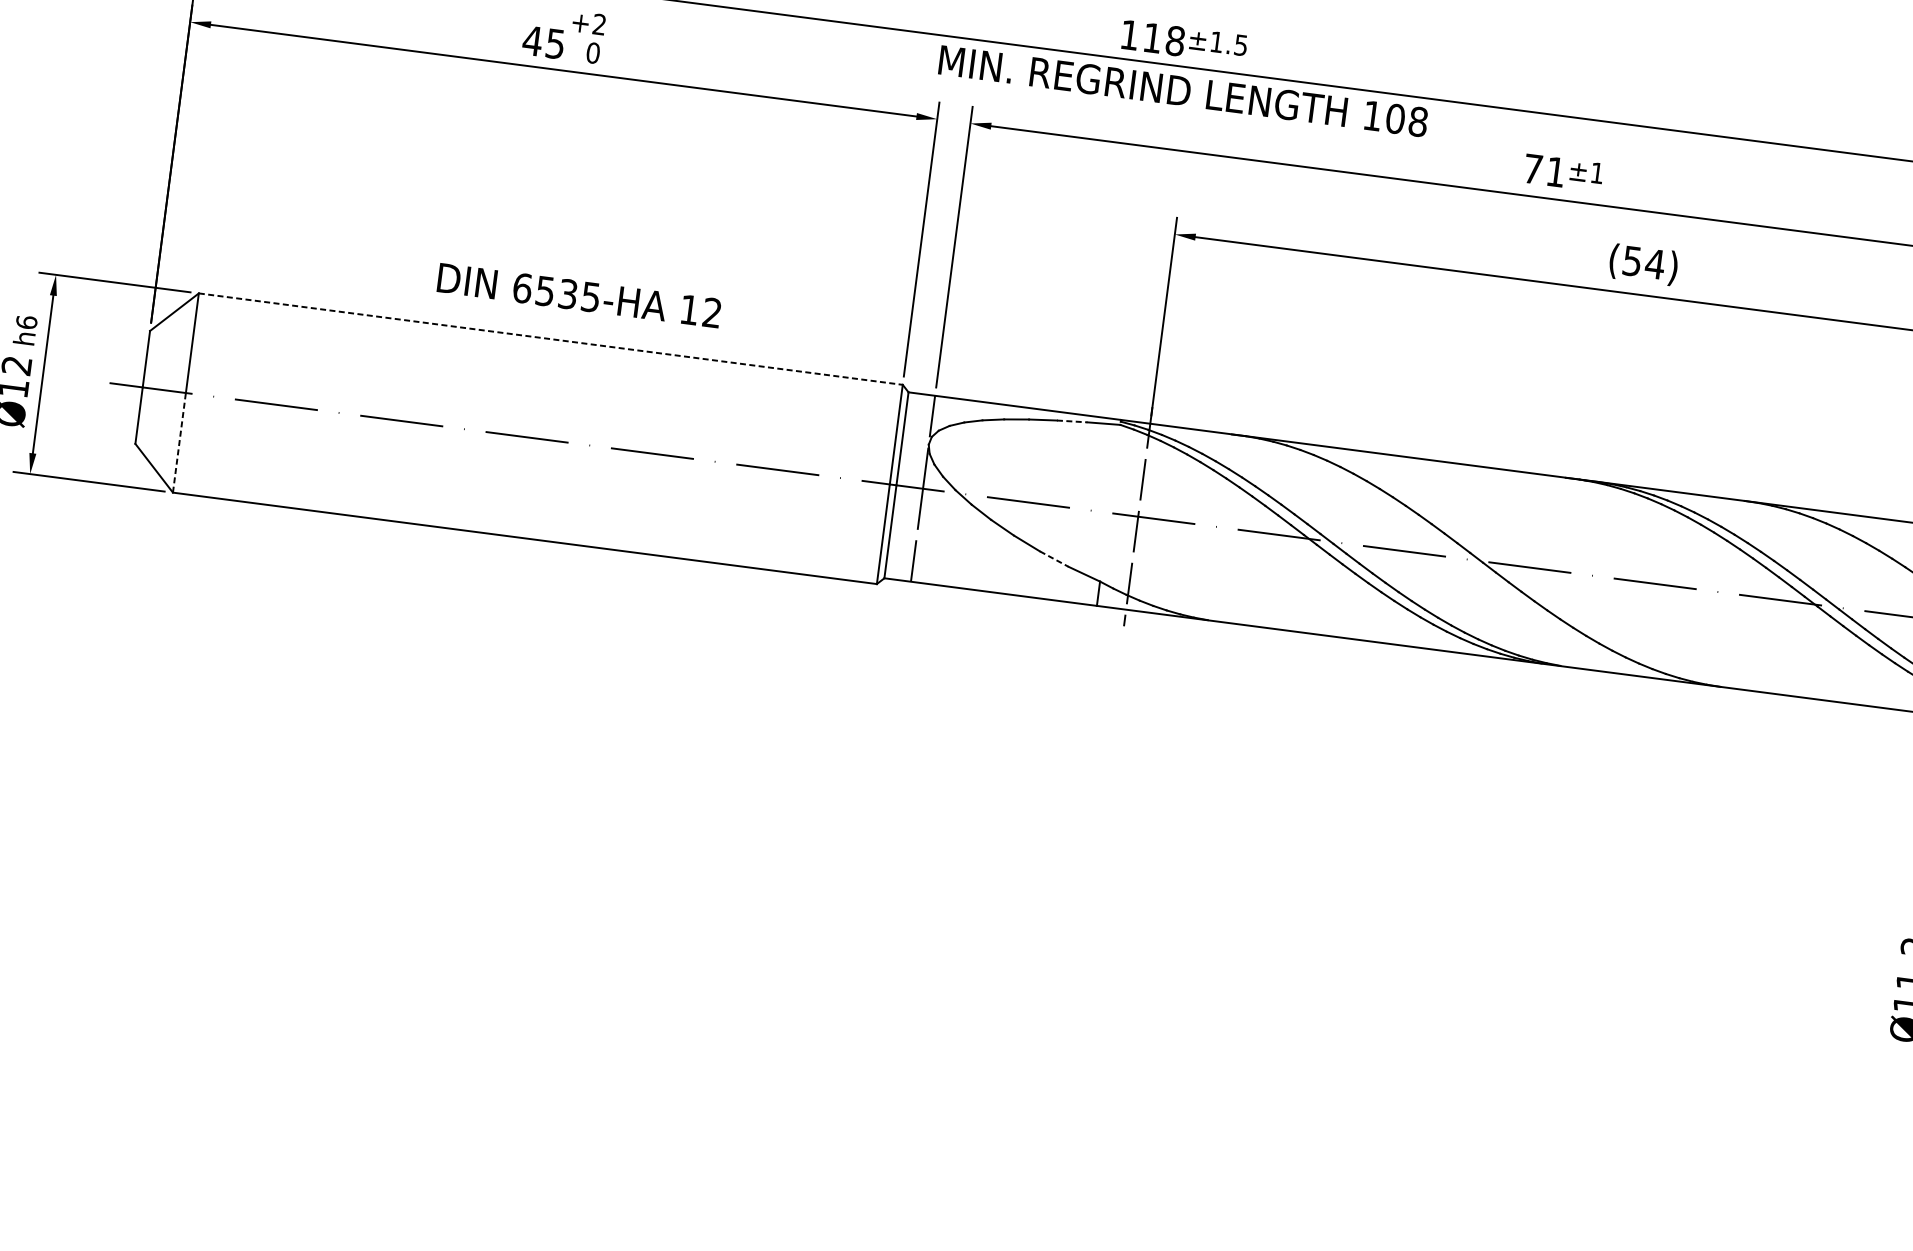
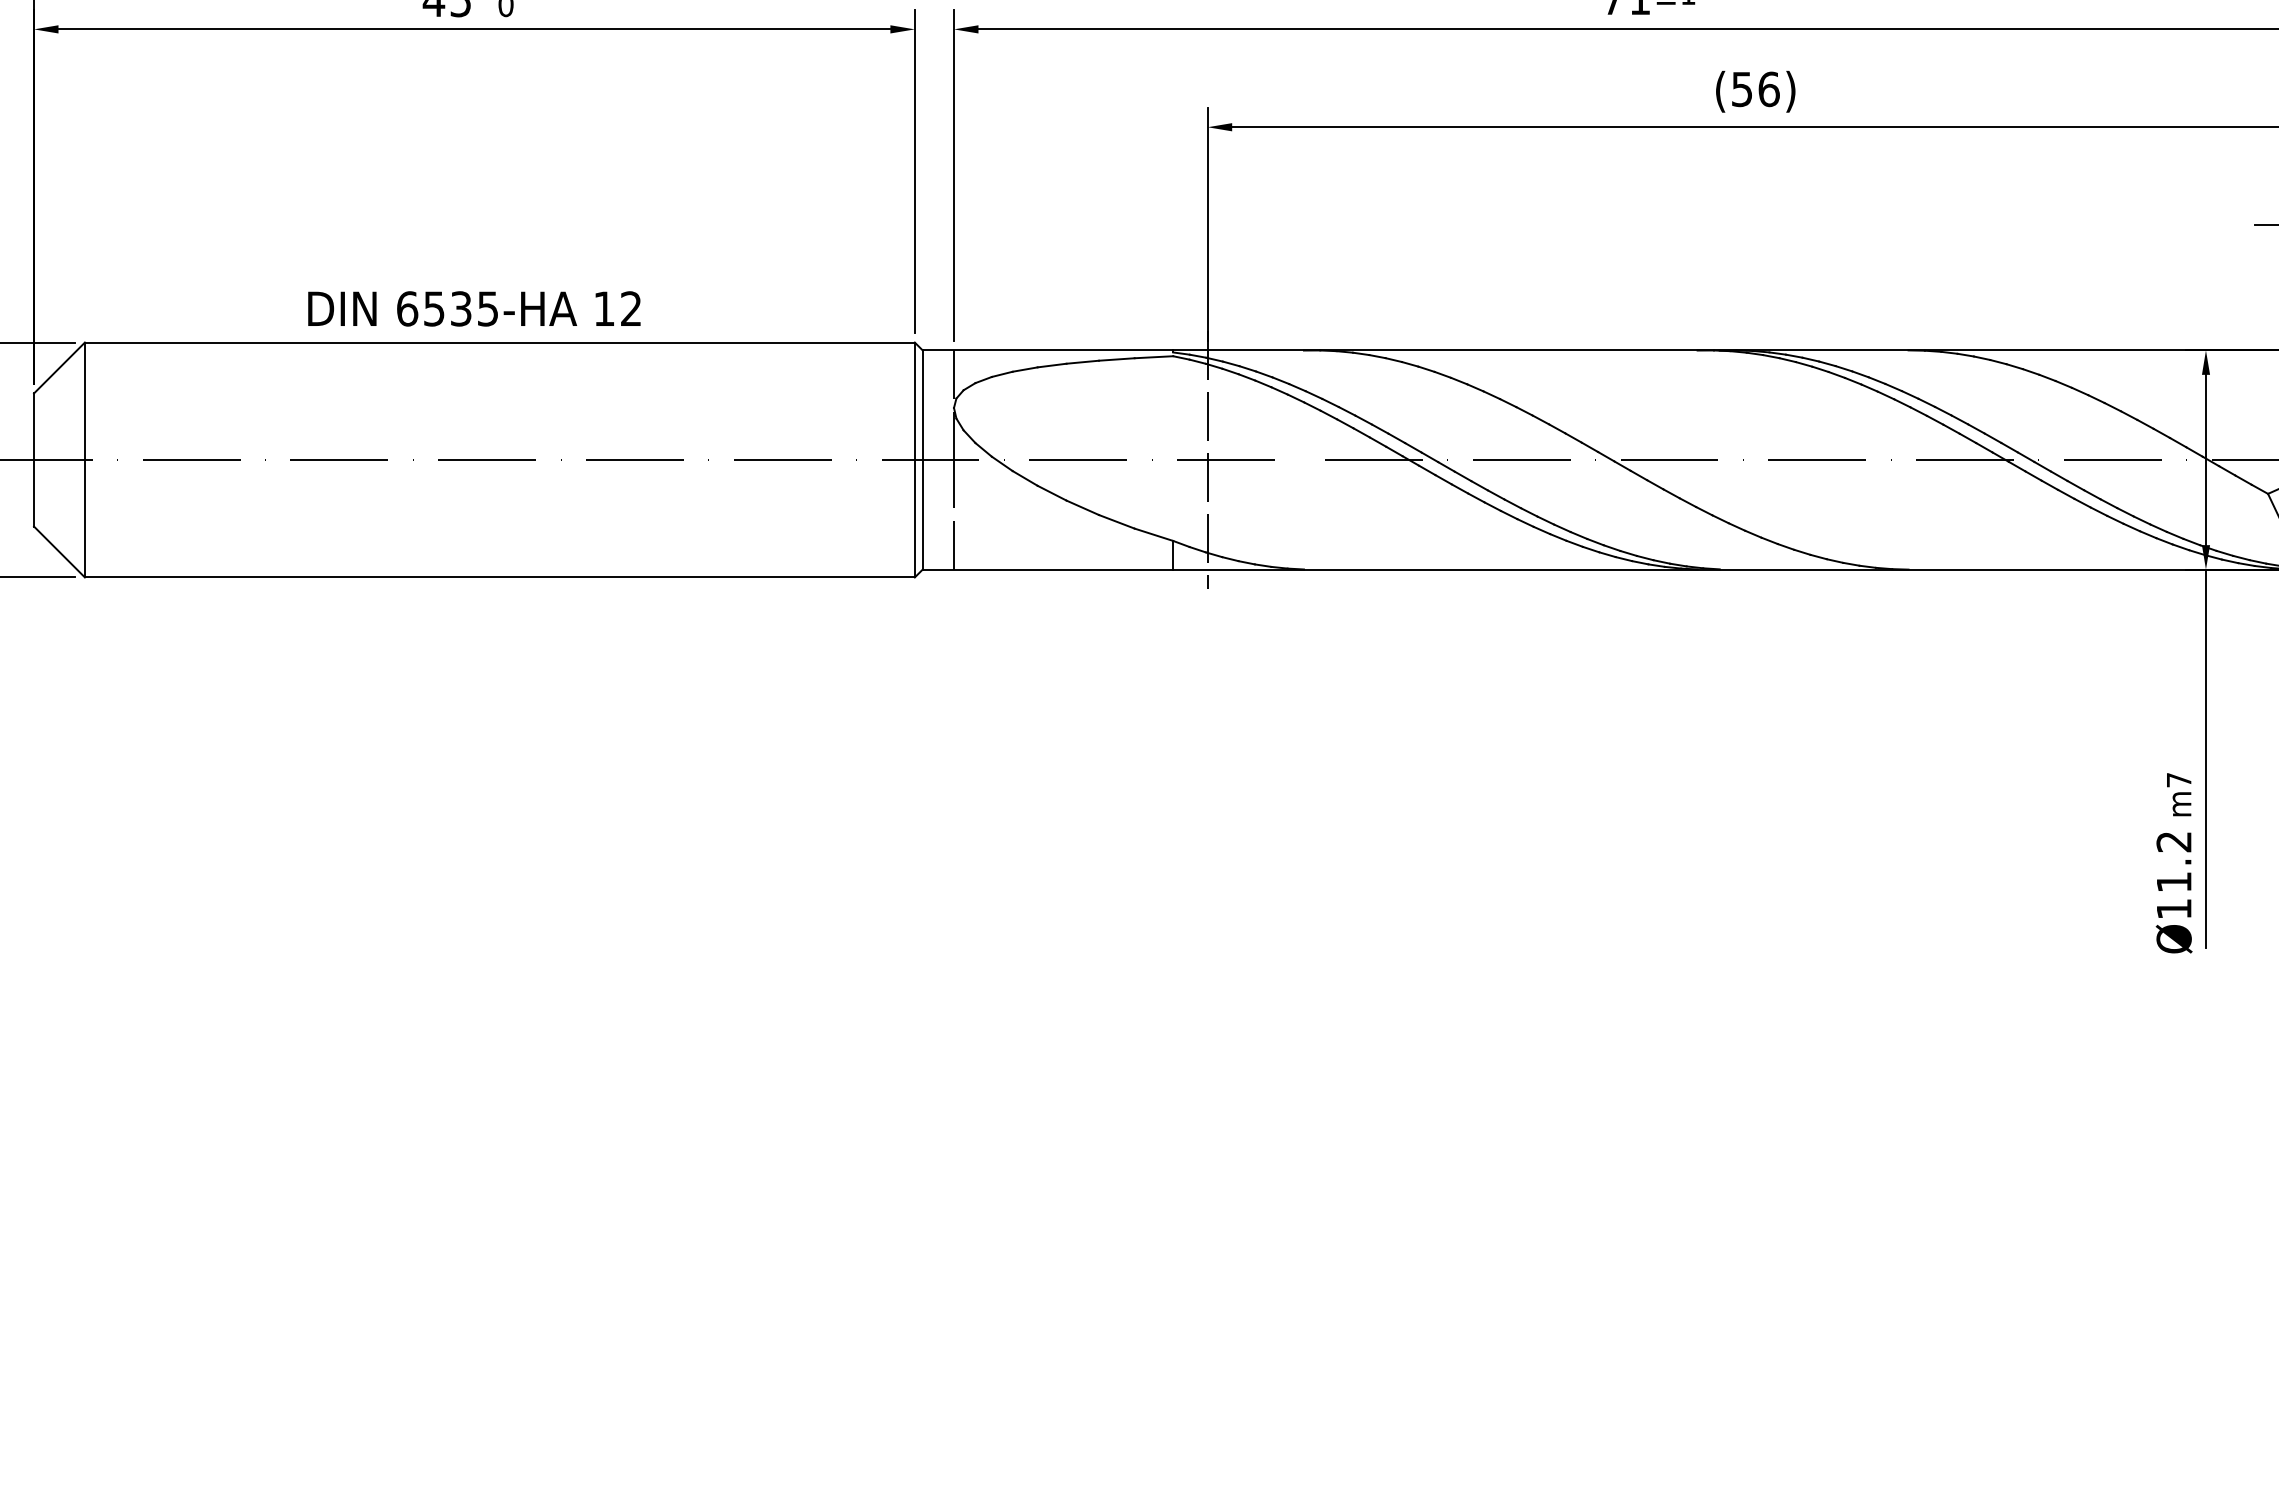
text: (1654, 264) -> (1768, 89), (54) -> (56)
text: (579, 295) -> (474, 308), moved
line: (550, 339) -> (499, 342), dashed -> solid
line: (1071, 421) -> (1116, 359), dashed -> solid
line: (179, 442) -> (84, 518), dashed -> solid
line: (1054, 559) -> (1117, 522), dashed -> solid

